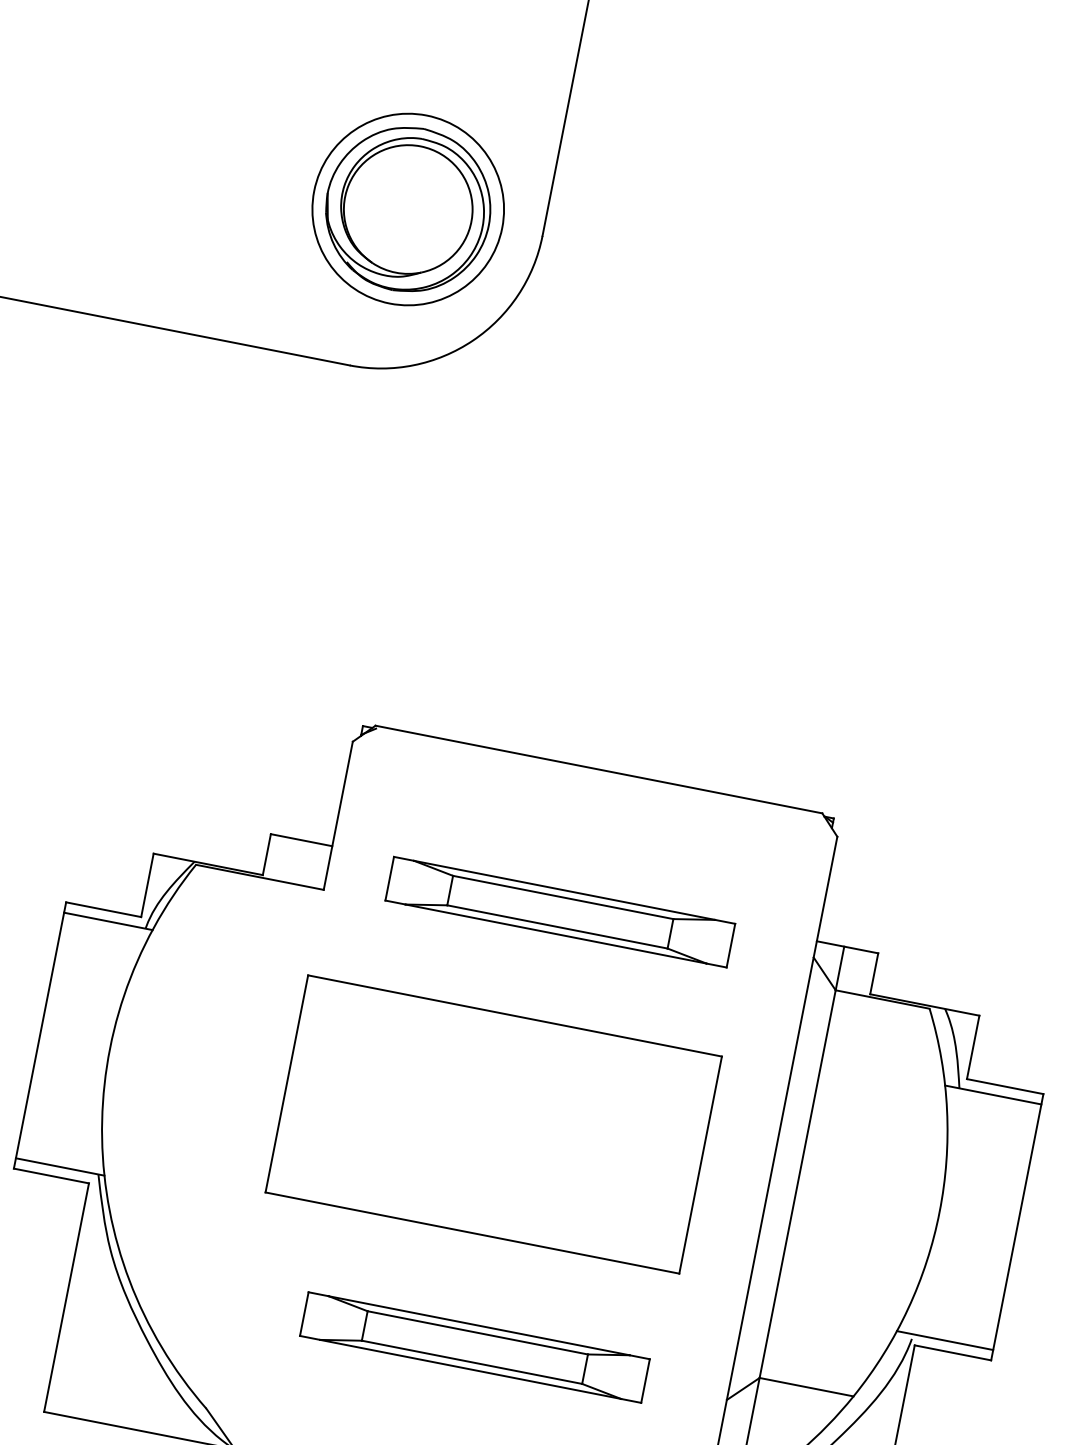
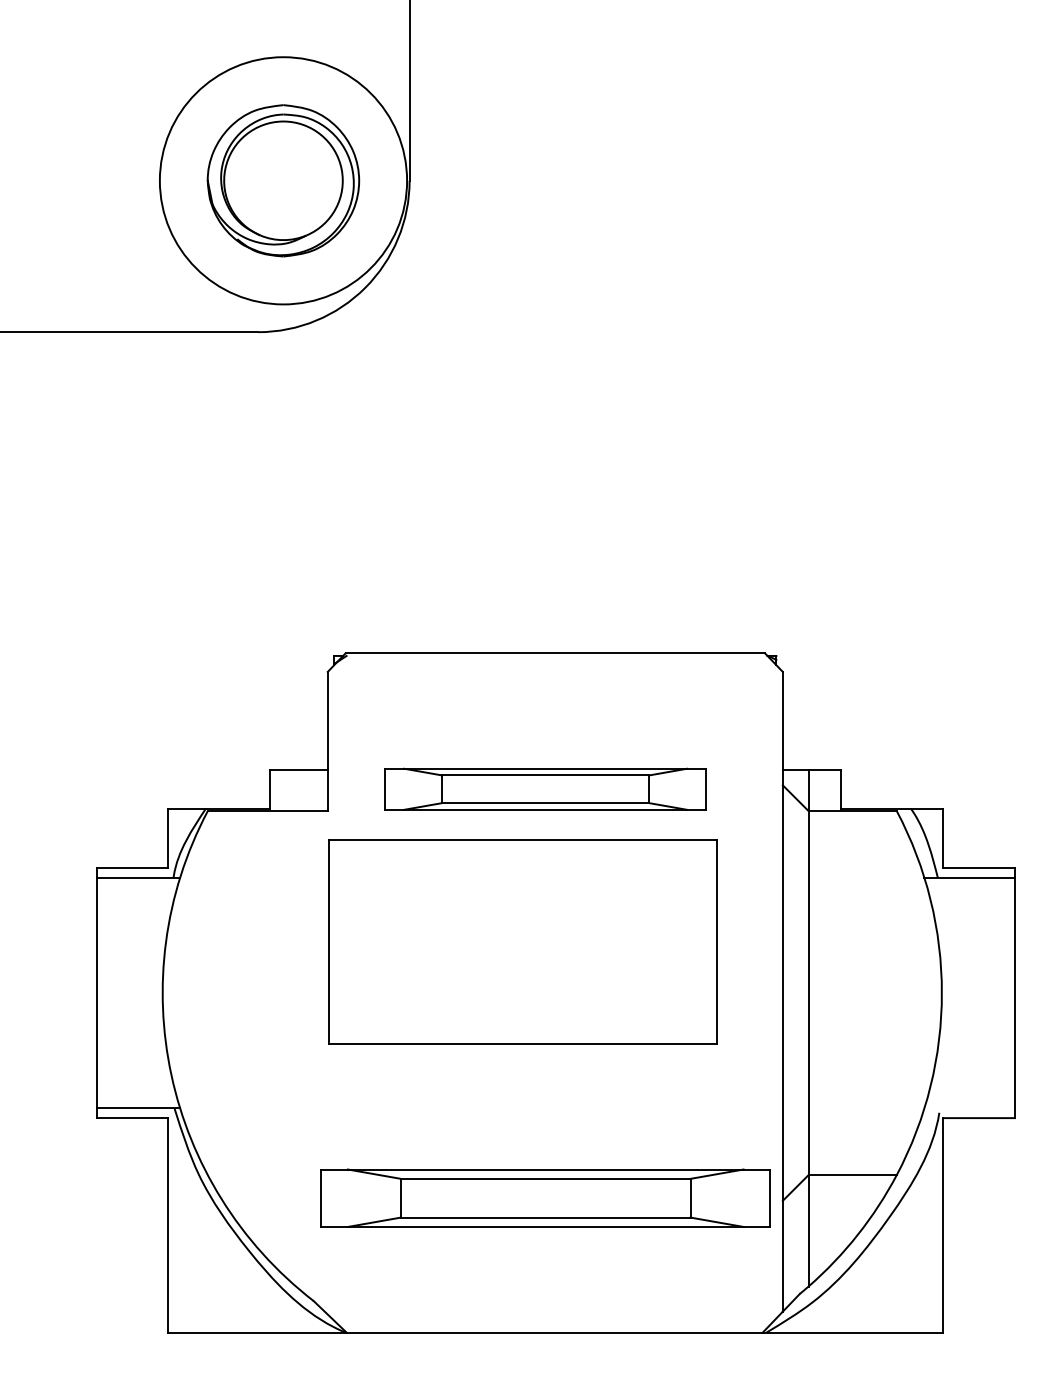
circle: (408, 209) -> (283, 180), size x1.4
part: (493, 1123) -> (522, 941), moved
line: (944, 1340) -> (969, 1108), removed
part: (474, 1346) -> (545, 1197), size x1.4

